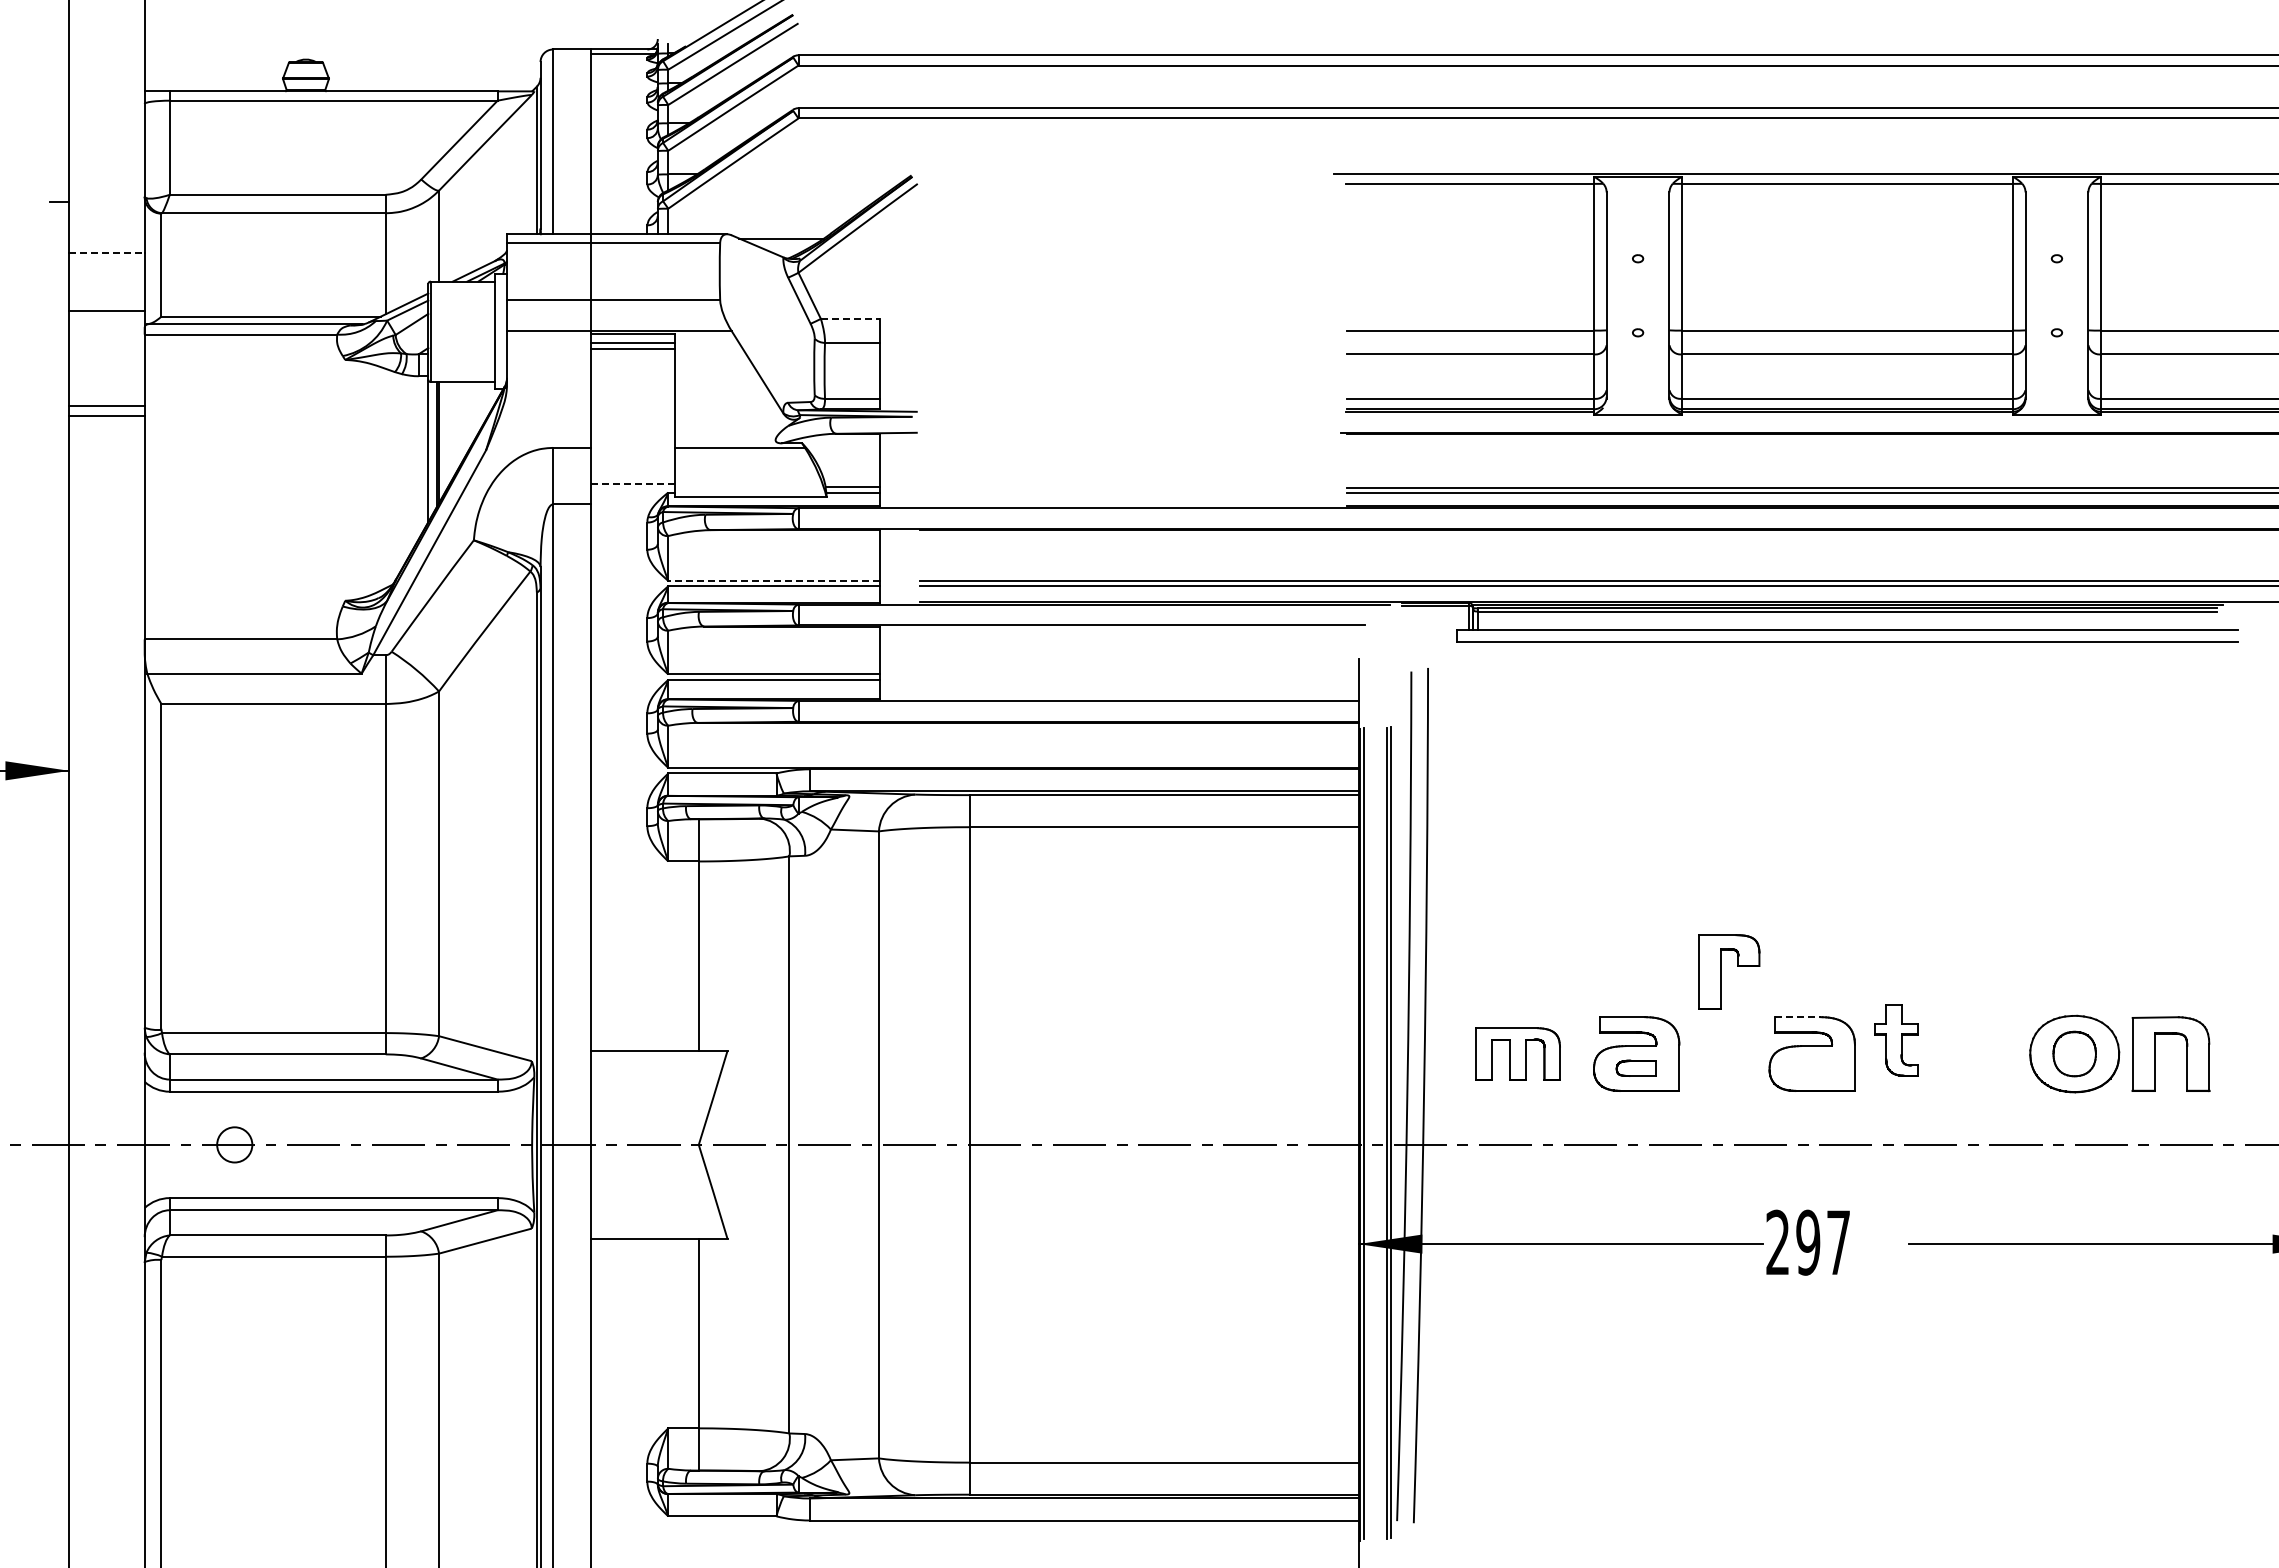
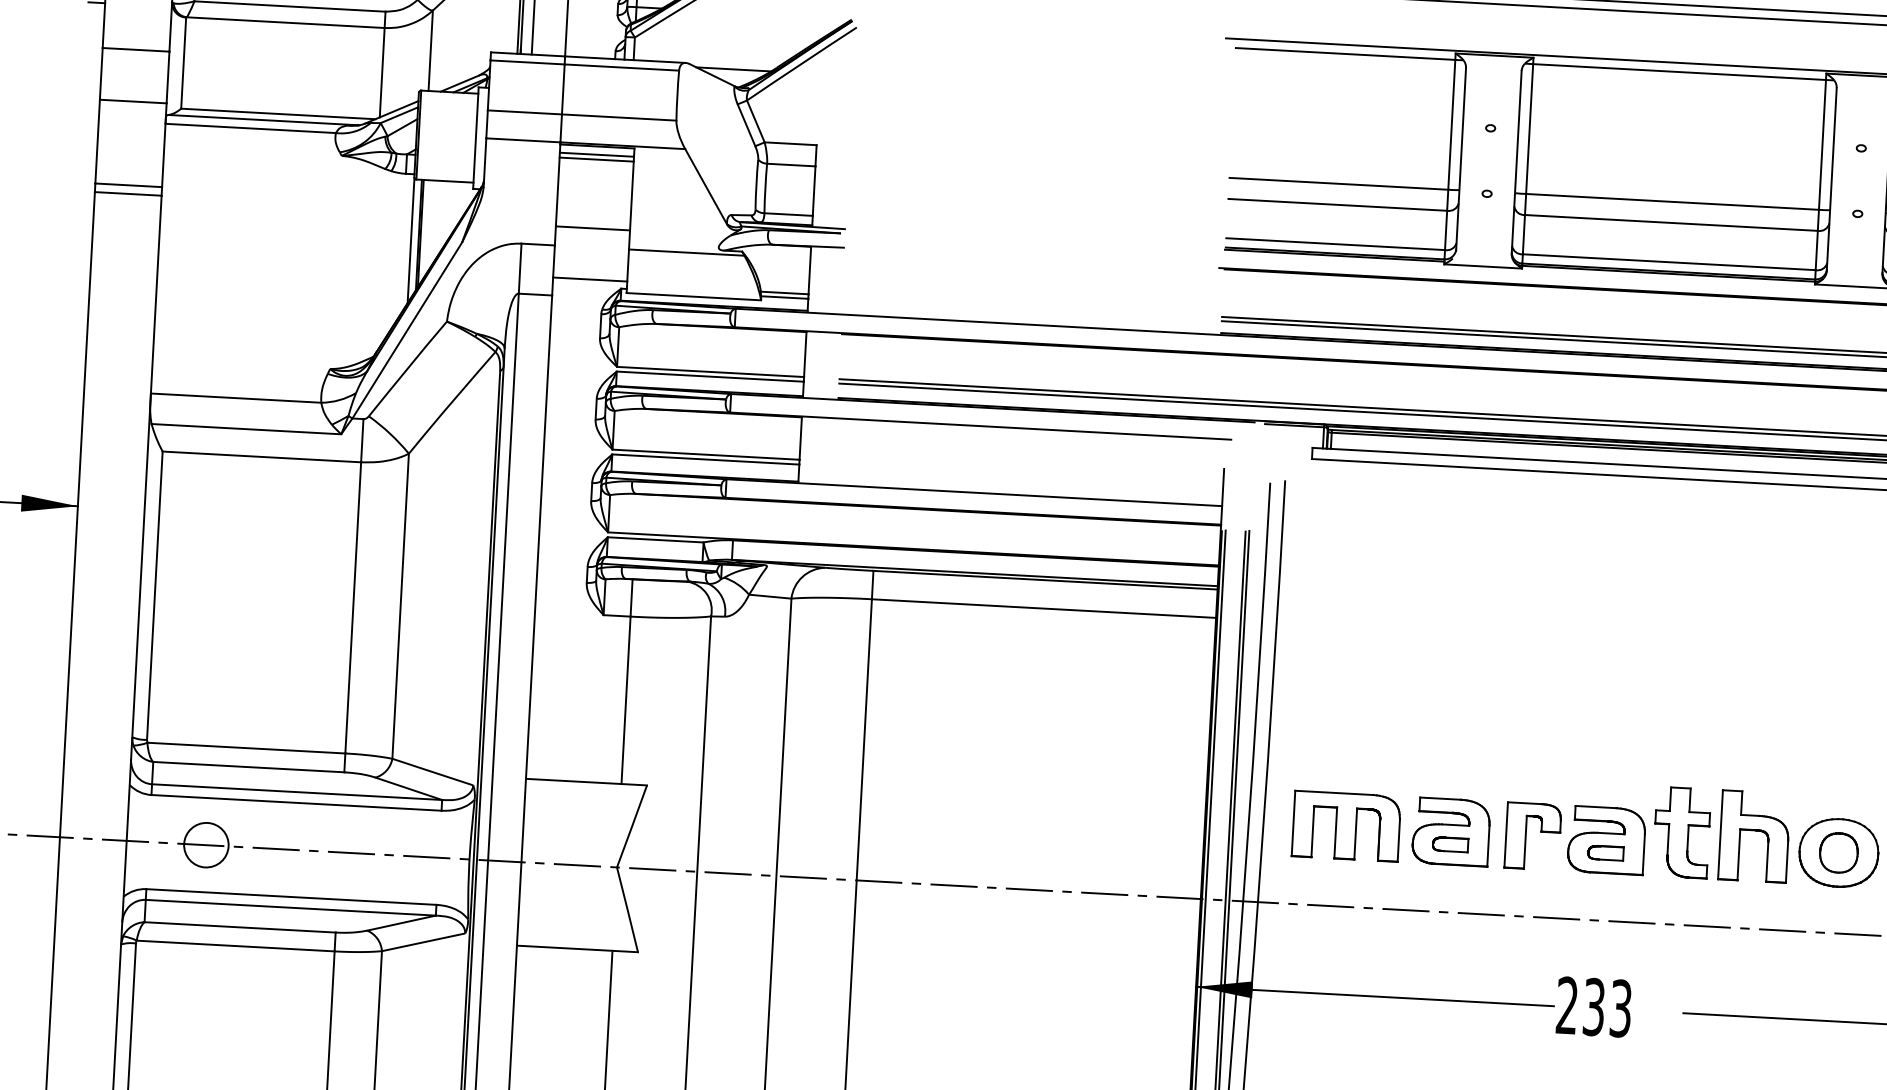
line: (107, 253) -> (136, 50), dashed -> solid
line: (850, 318) -> (790, 143), dashed -> solid
line: (632, 426) -> (592, 228), added
line: (632, 484) -> (590, 279), dashed -> solid
line: (773, 580) -> (710, 371), dashed -> solid
part: (1721, 971) -> (1526, 835), moved
line: (1797, 1017) -> (1595, 807), dashed -> solid
part: (1896, 1040) -> (1681, 832), size x1.43
part: (1978, 1040) -> (1754, 836), added
part: (1517, 1053) -> (1345, 825), size x1.43
part: (1811, 1067) -> (1605, 852), added
circle: (234, 1144) -> (206, 844), size x1.43
text: (1822, 1242) -> (1606, 1007), 297 -> 233

